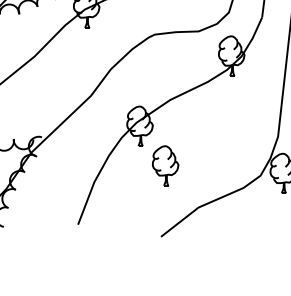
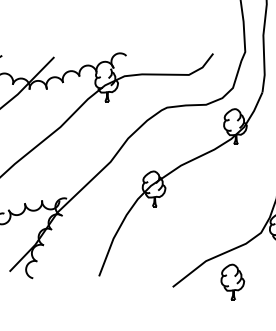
part: (165, 165) -> (232, 281), moved

